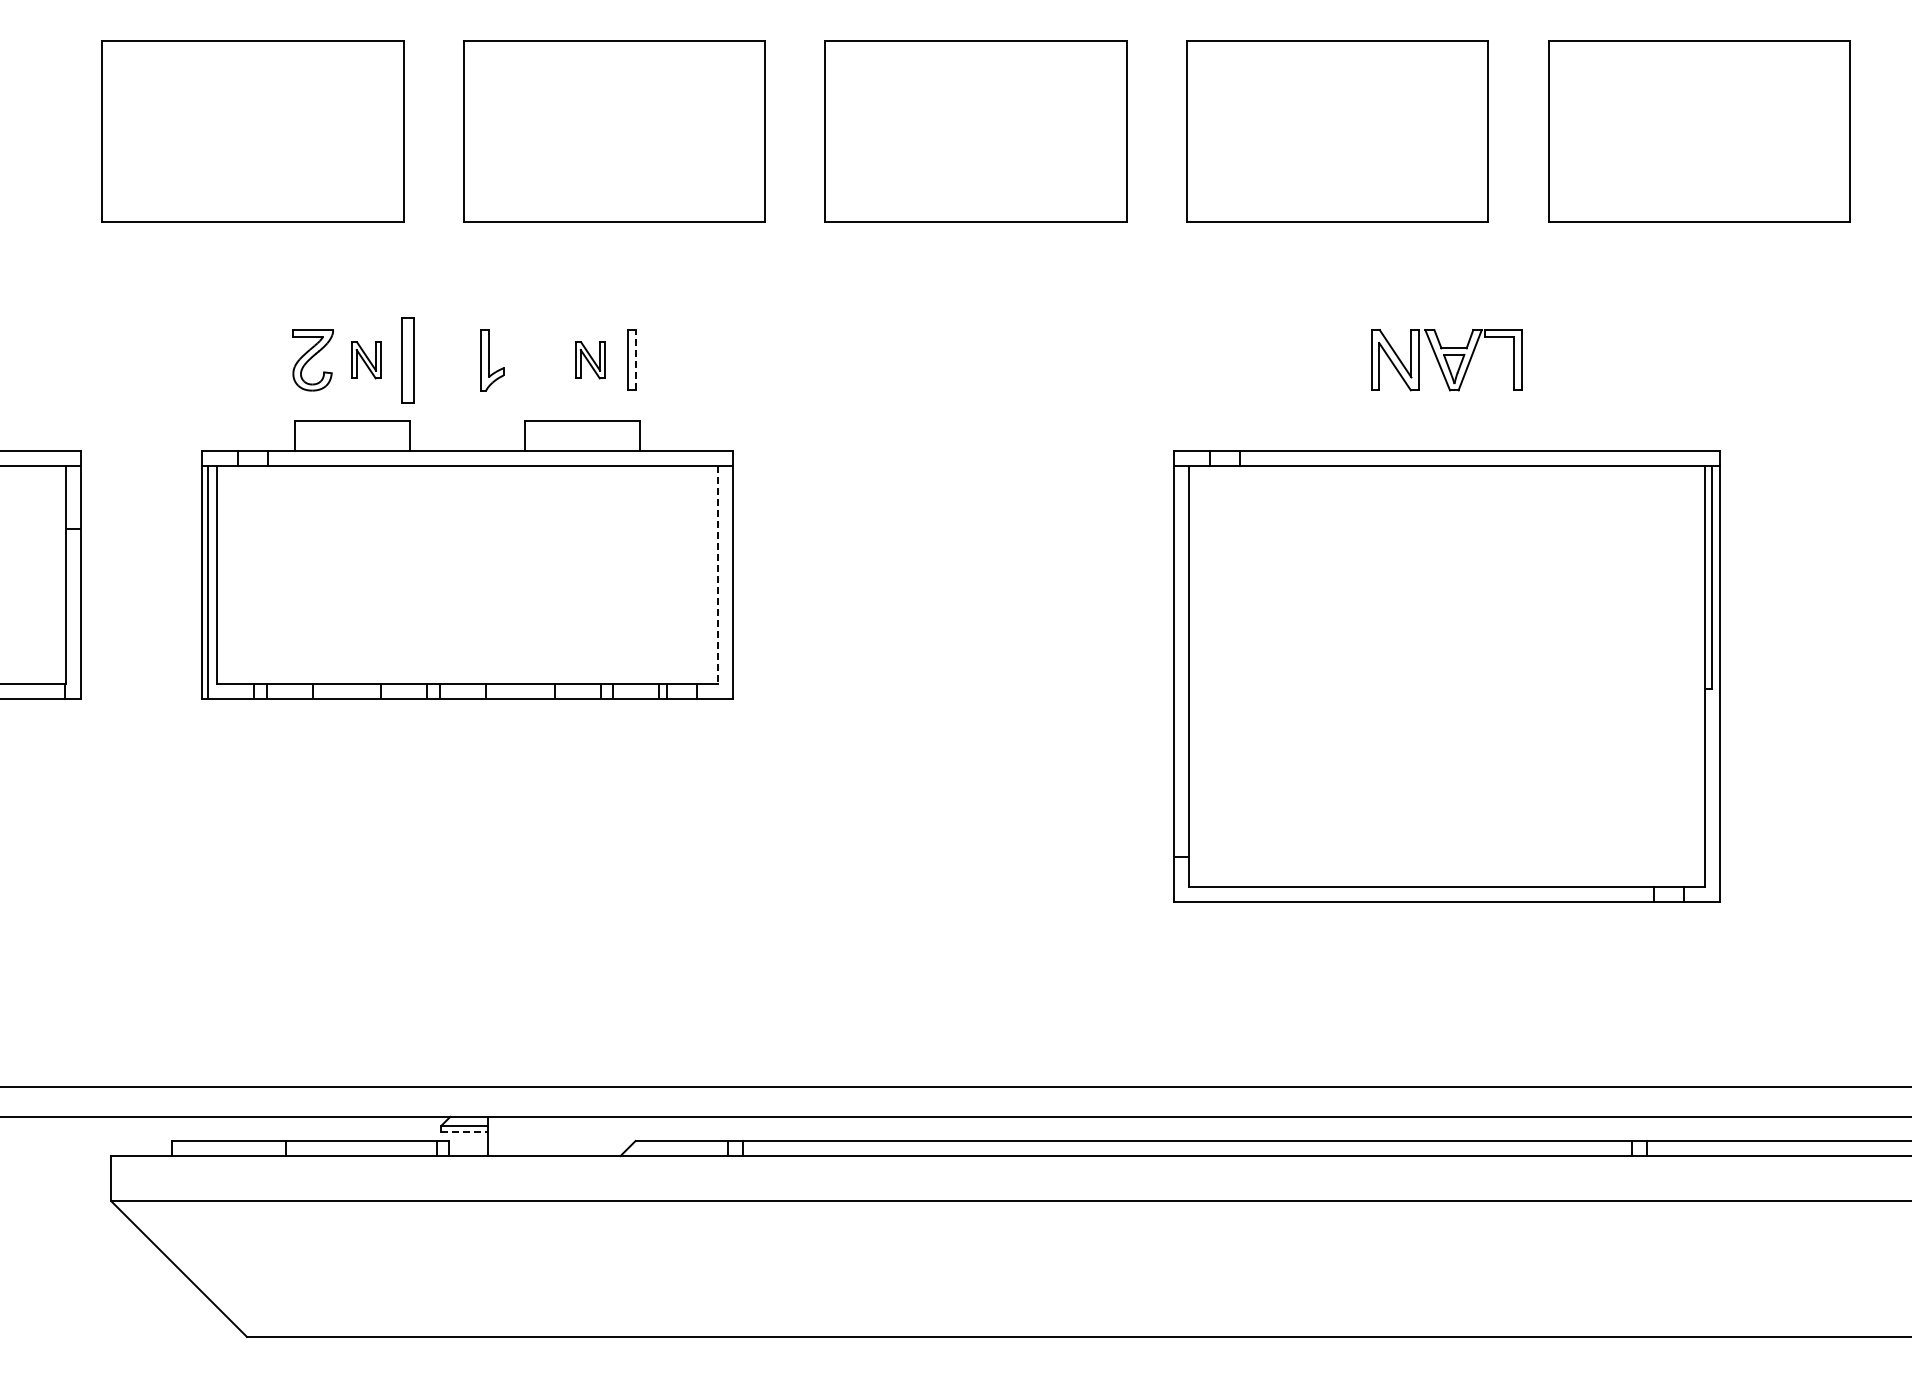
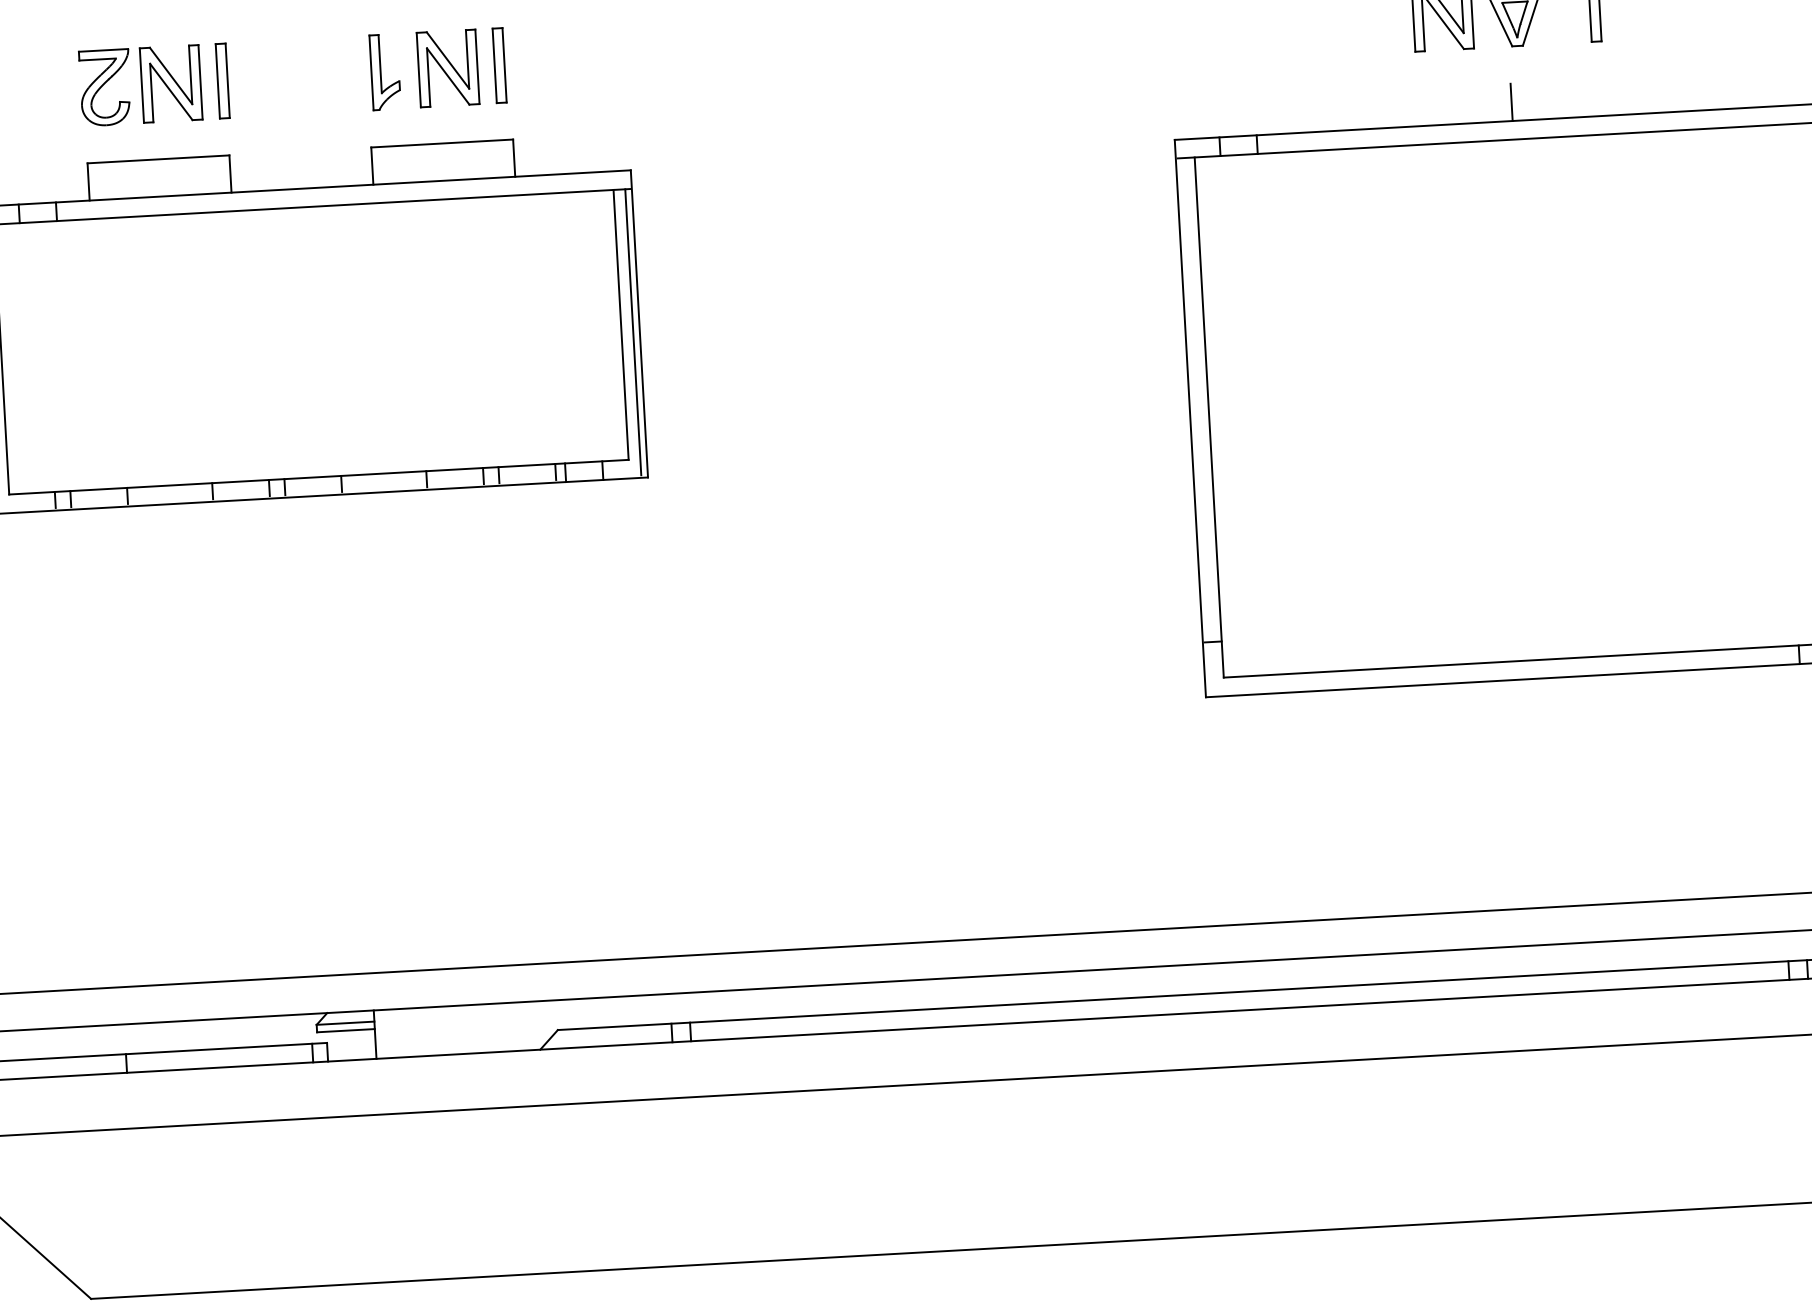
part: (407, 359) -> (222, 80), size x0.71
line: (636, 359) -> (504, 64), dashed -> solid
part: (366, 360) -> (171, 84), size x1.67
part: (492, 360) -> (385, 72), moved
part: (590, 360) -> (448, 68), size x1.67
line: (1446, 435) -> (1511, 102), added
line: (718, 575) -> (621, 325), dashed -> solid
line: (727, 581) -> (632, 332), added
line: (465, 1131) -> (347, 1030), dashed -> solid

